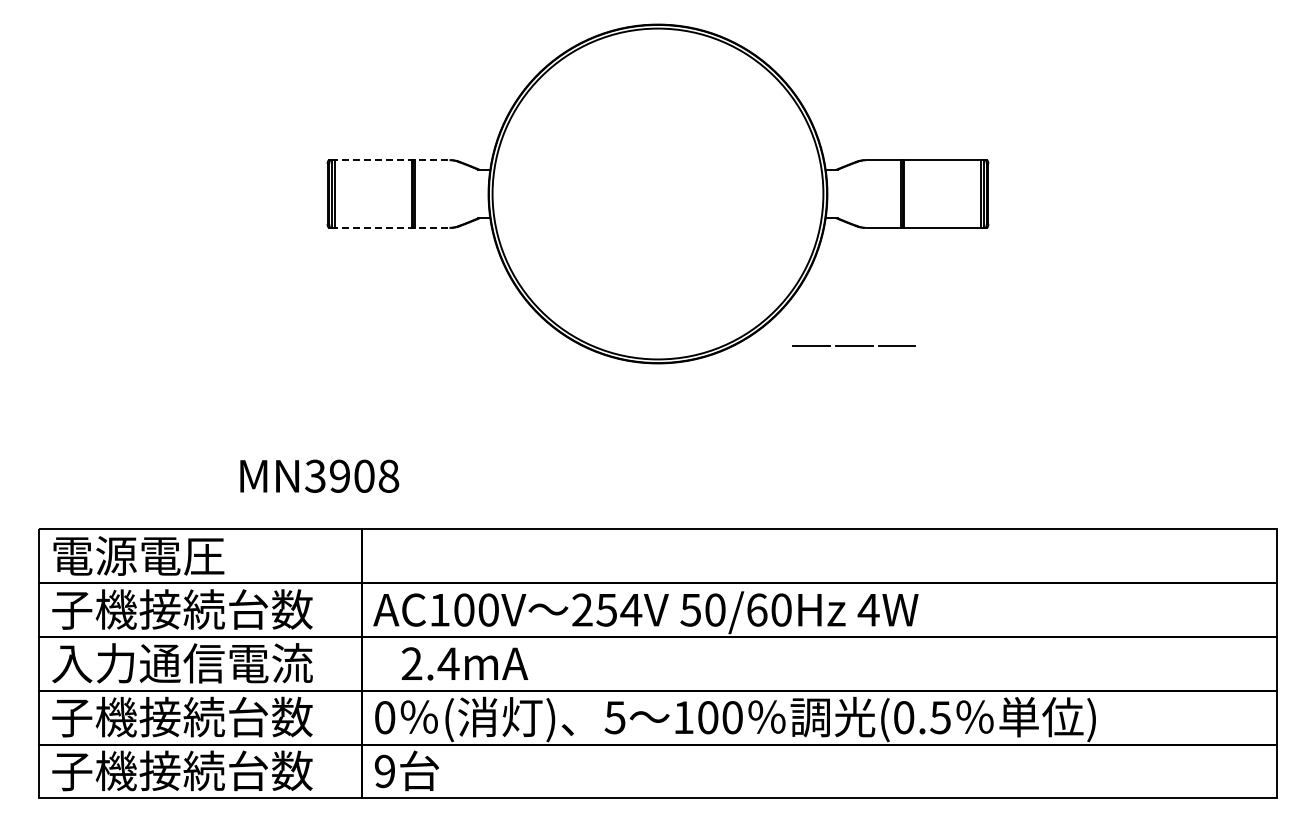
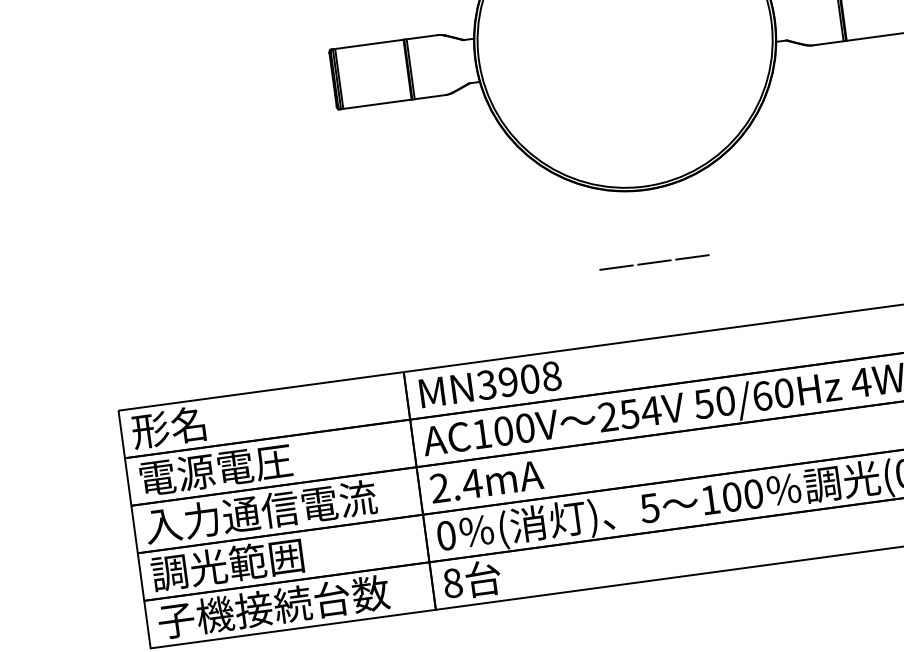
line: (390, 160) -> (384, 42), dashed -> solid
line: (390, 227) -> (392, 101), dashed -> solid
line: (853, 345) -> (653, 261), moved
text: (319, 475) -> (490, 383), moved
text: (138, 555) -> (209, 421), 電源電圧 -> 形名
text: (182, 609) -> (254, 464), 子機接続台数 -> 電源電圧
text: (465, 663) -> (487, 481), moved
text: (182, 716) -> (267, 558), 子機接続台数 -> 調光範囲
text: (384, 771) -> (452, 583), 9 -> 8

